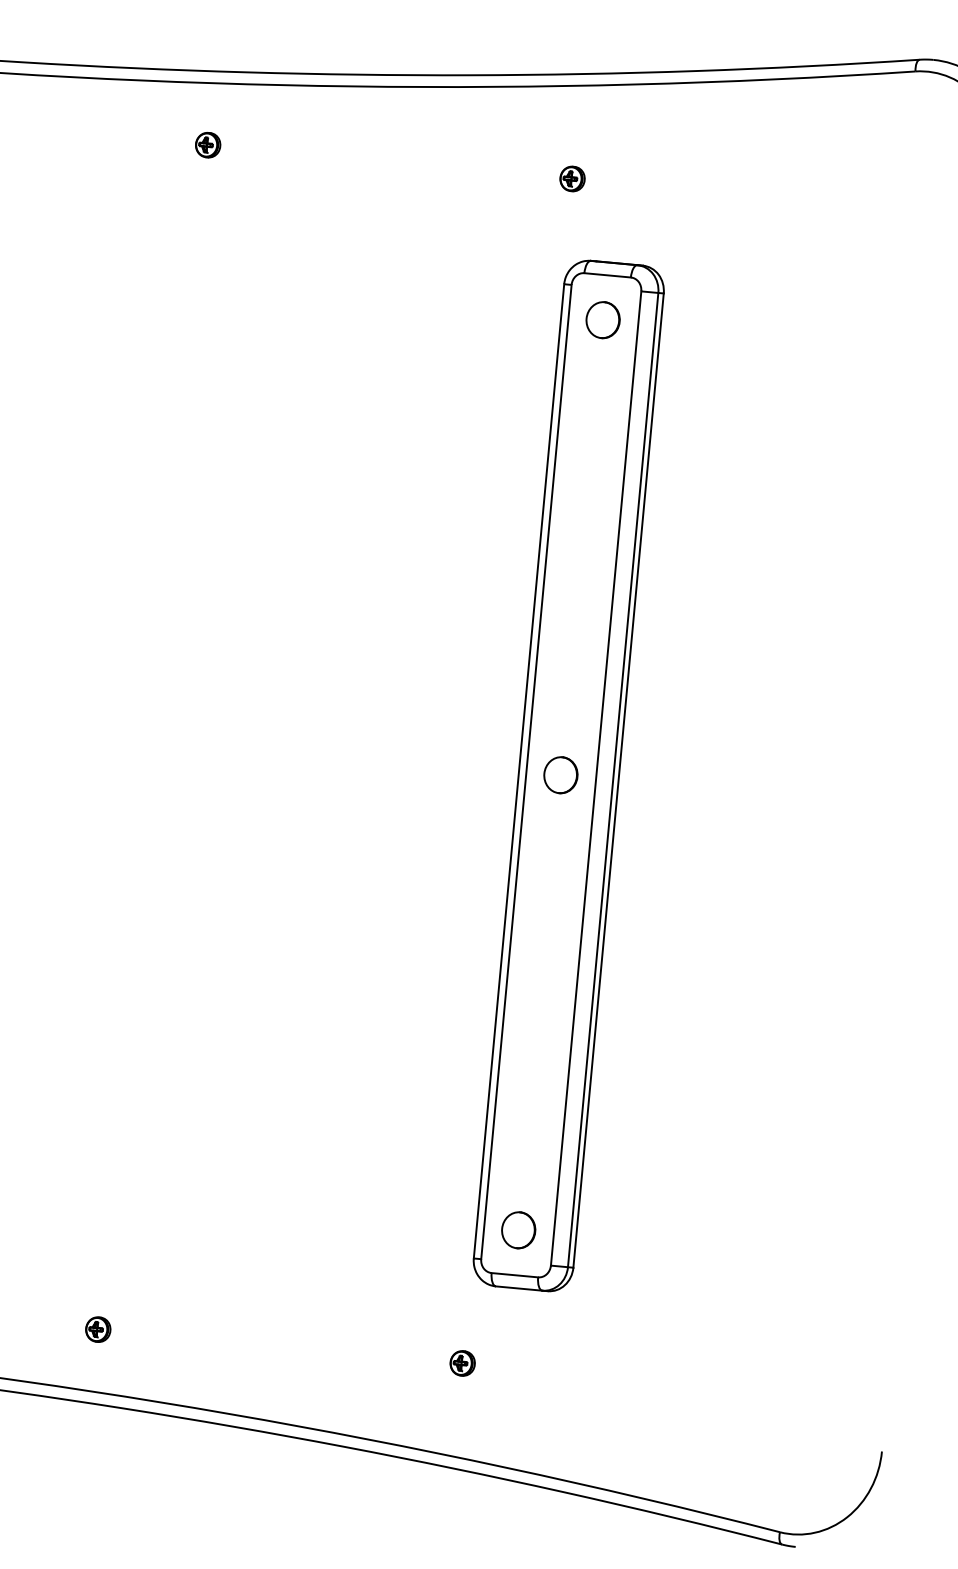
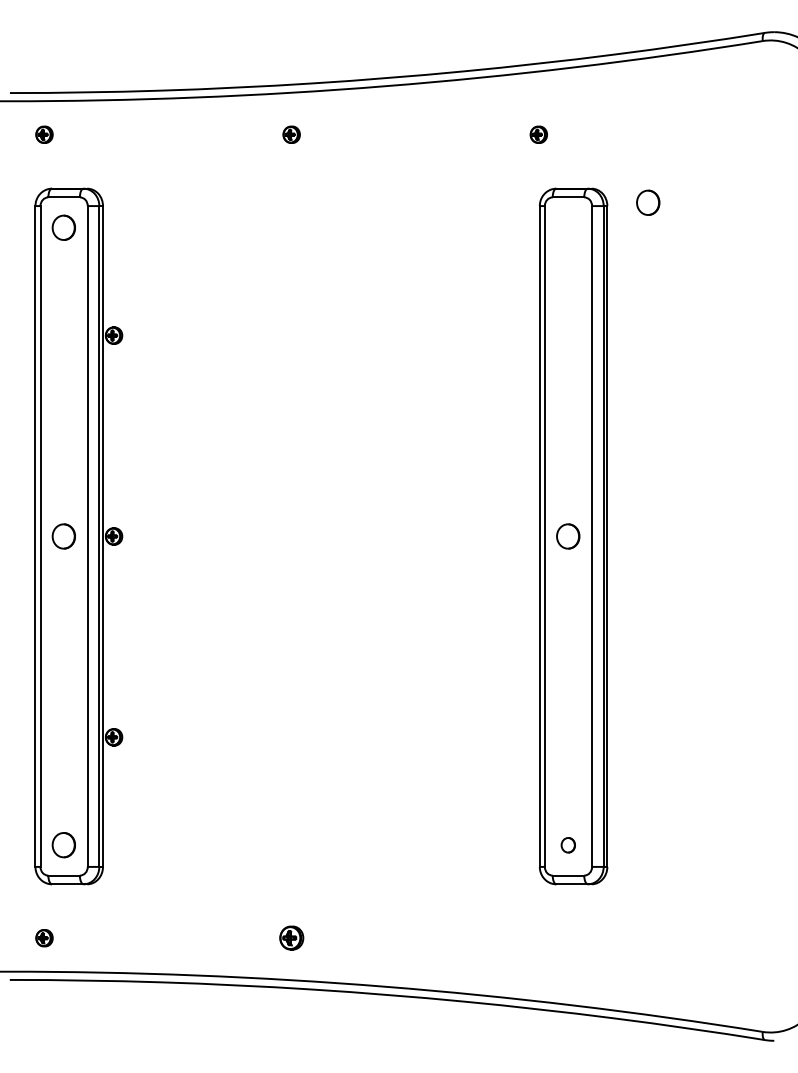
part: (603, 319) -> (648, 202), moved
part: (519, 1230) -> (568, 845), size x0.6
part: (97, 1330) -> (291, 938), size x1.4
part: (462, 1363) -> (538, 938), removed

